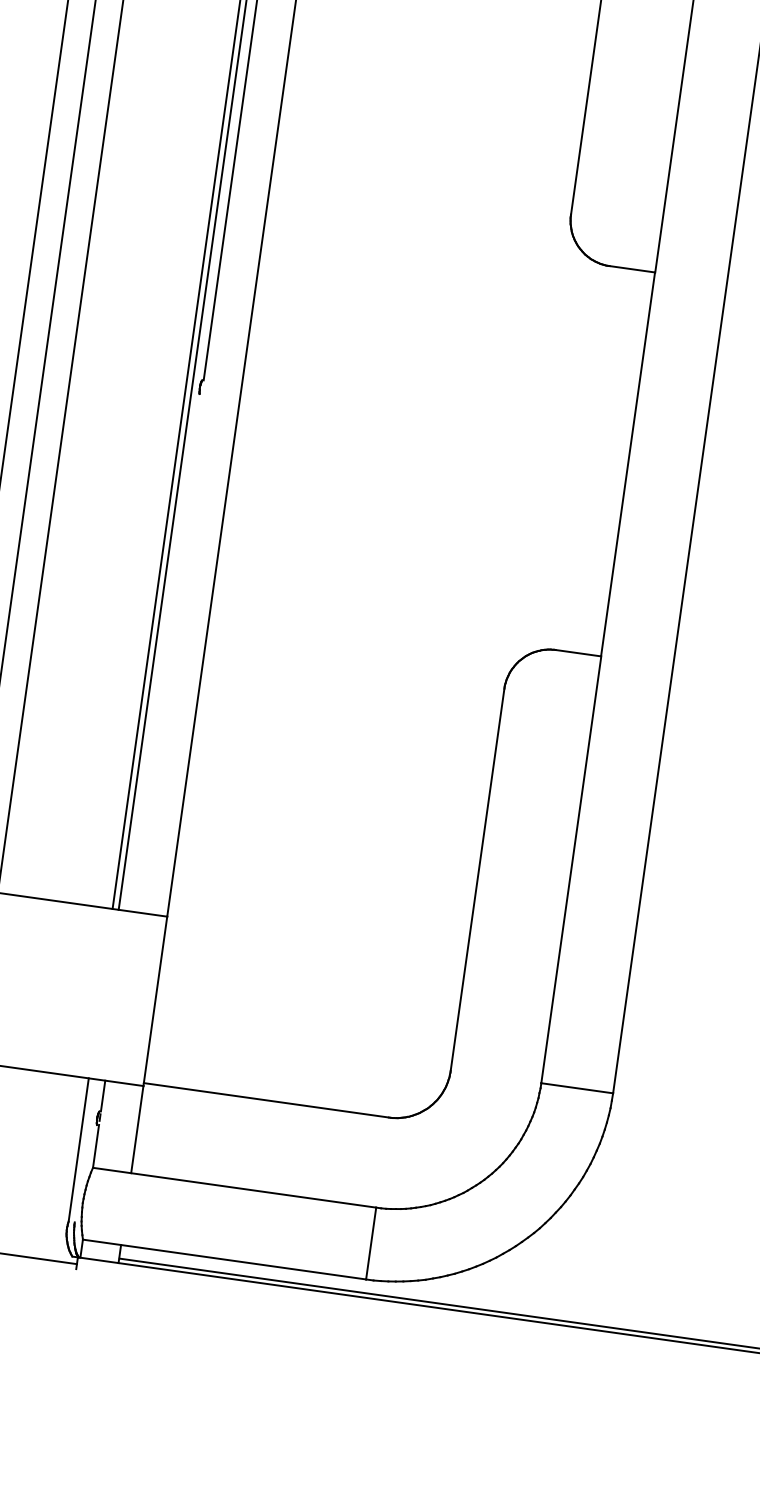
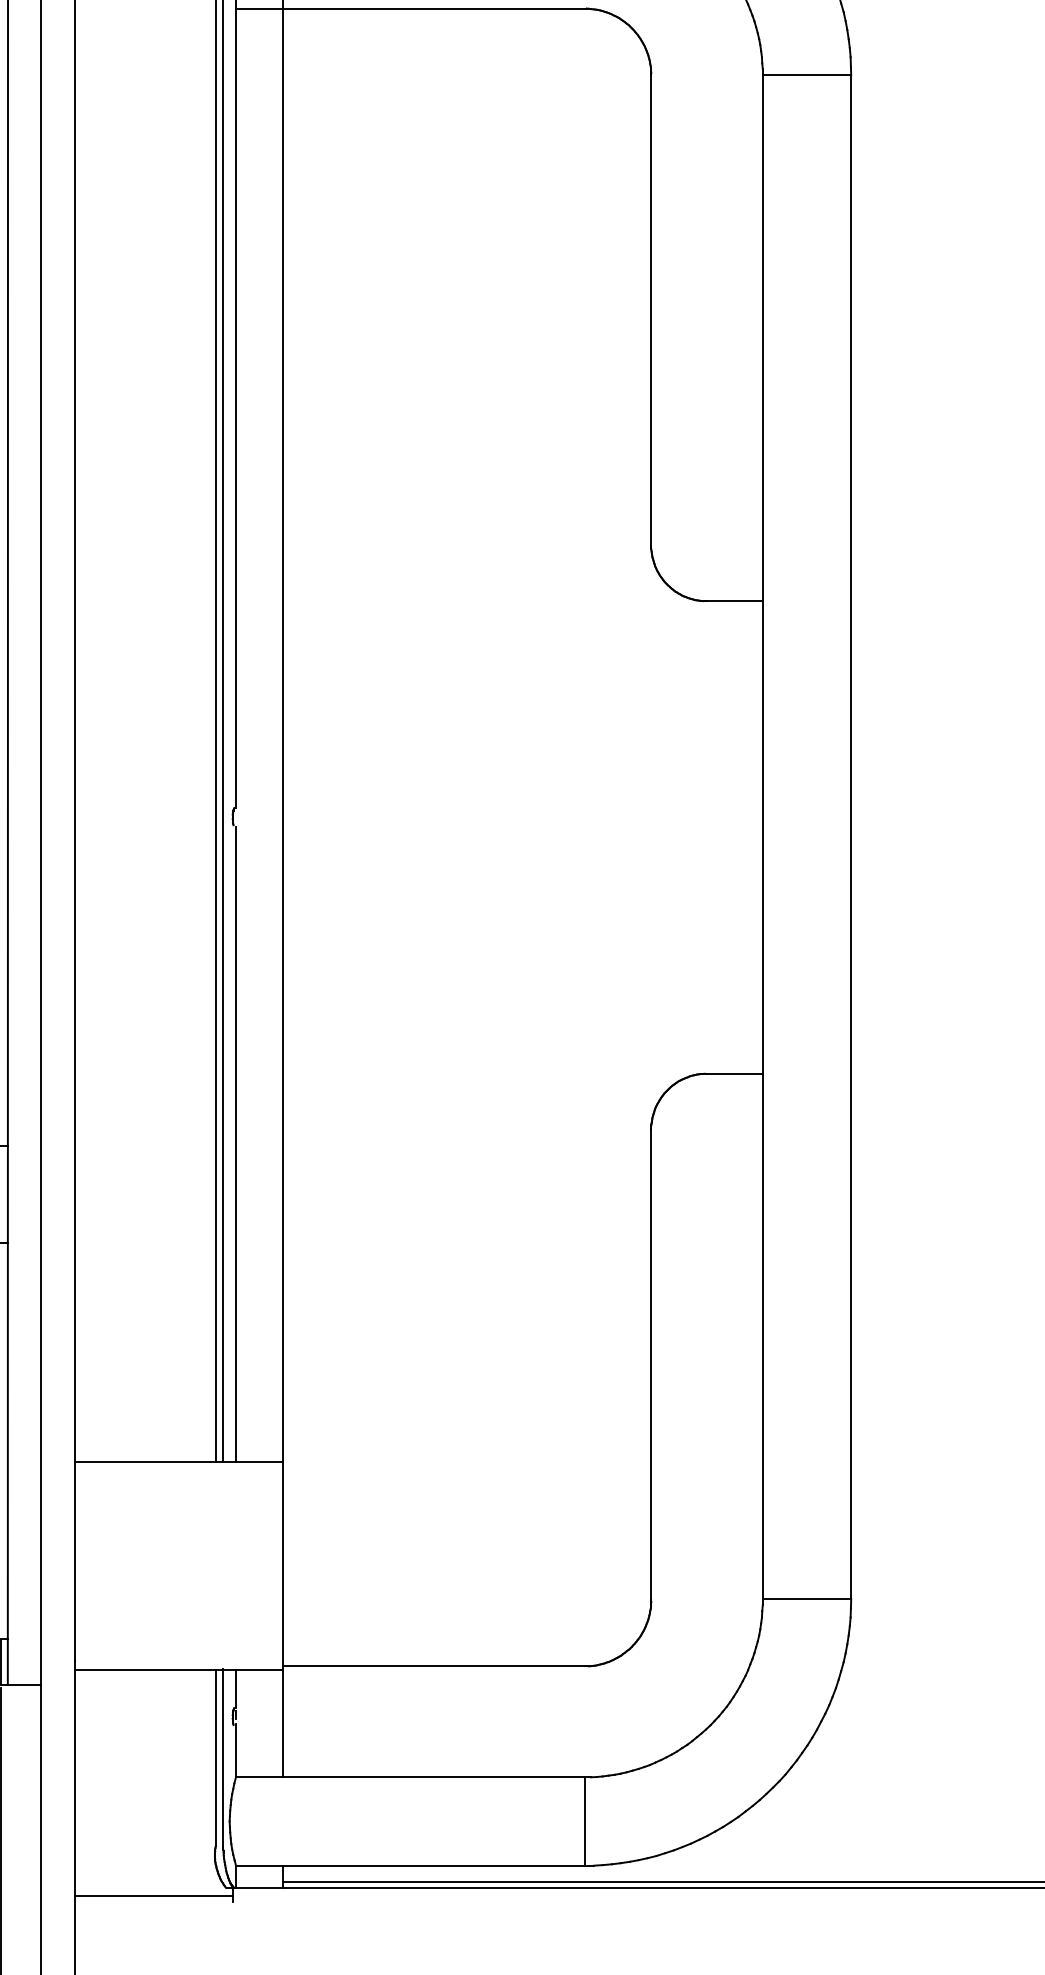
line: (165, 653) -> (236, 1144), added
line: (85, 1150) -> (223, 1757), added

